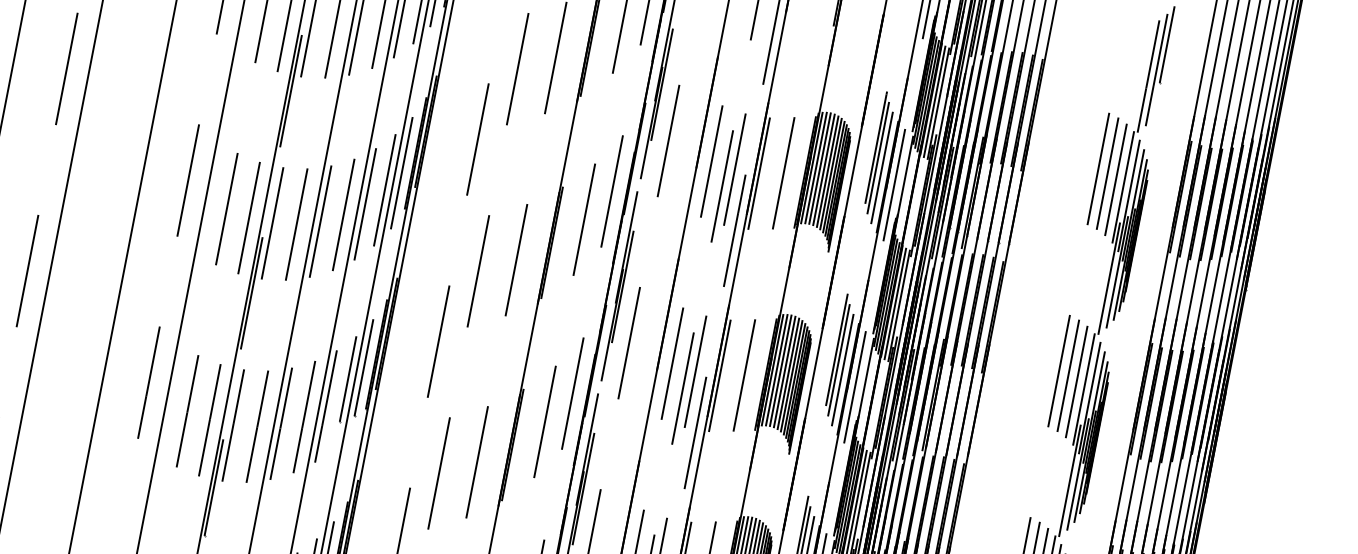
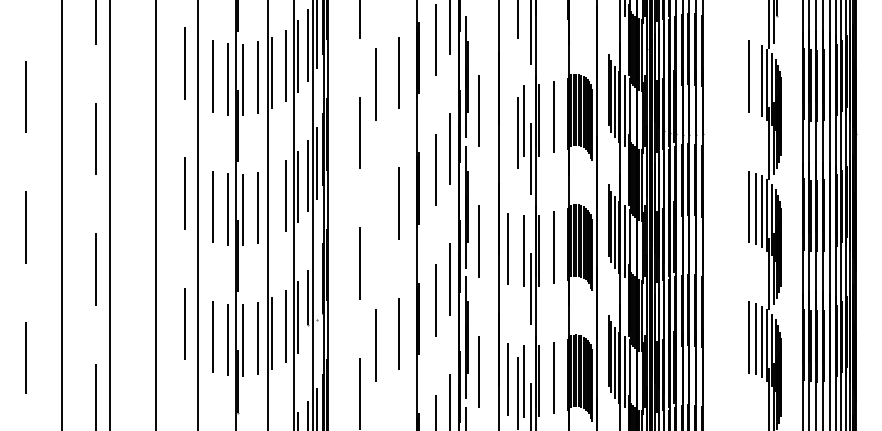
line: (712, 161) -> (508, 118), removed
line: (1107, 173) -> (755, 78), removed
line: (320, 222) -> (272, 203), removed
line: (477, 270) -> (375, 214), removed
line: (363, 367) -> (316, 288), removed
line: (682, 387) -> (517, 262), removed

